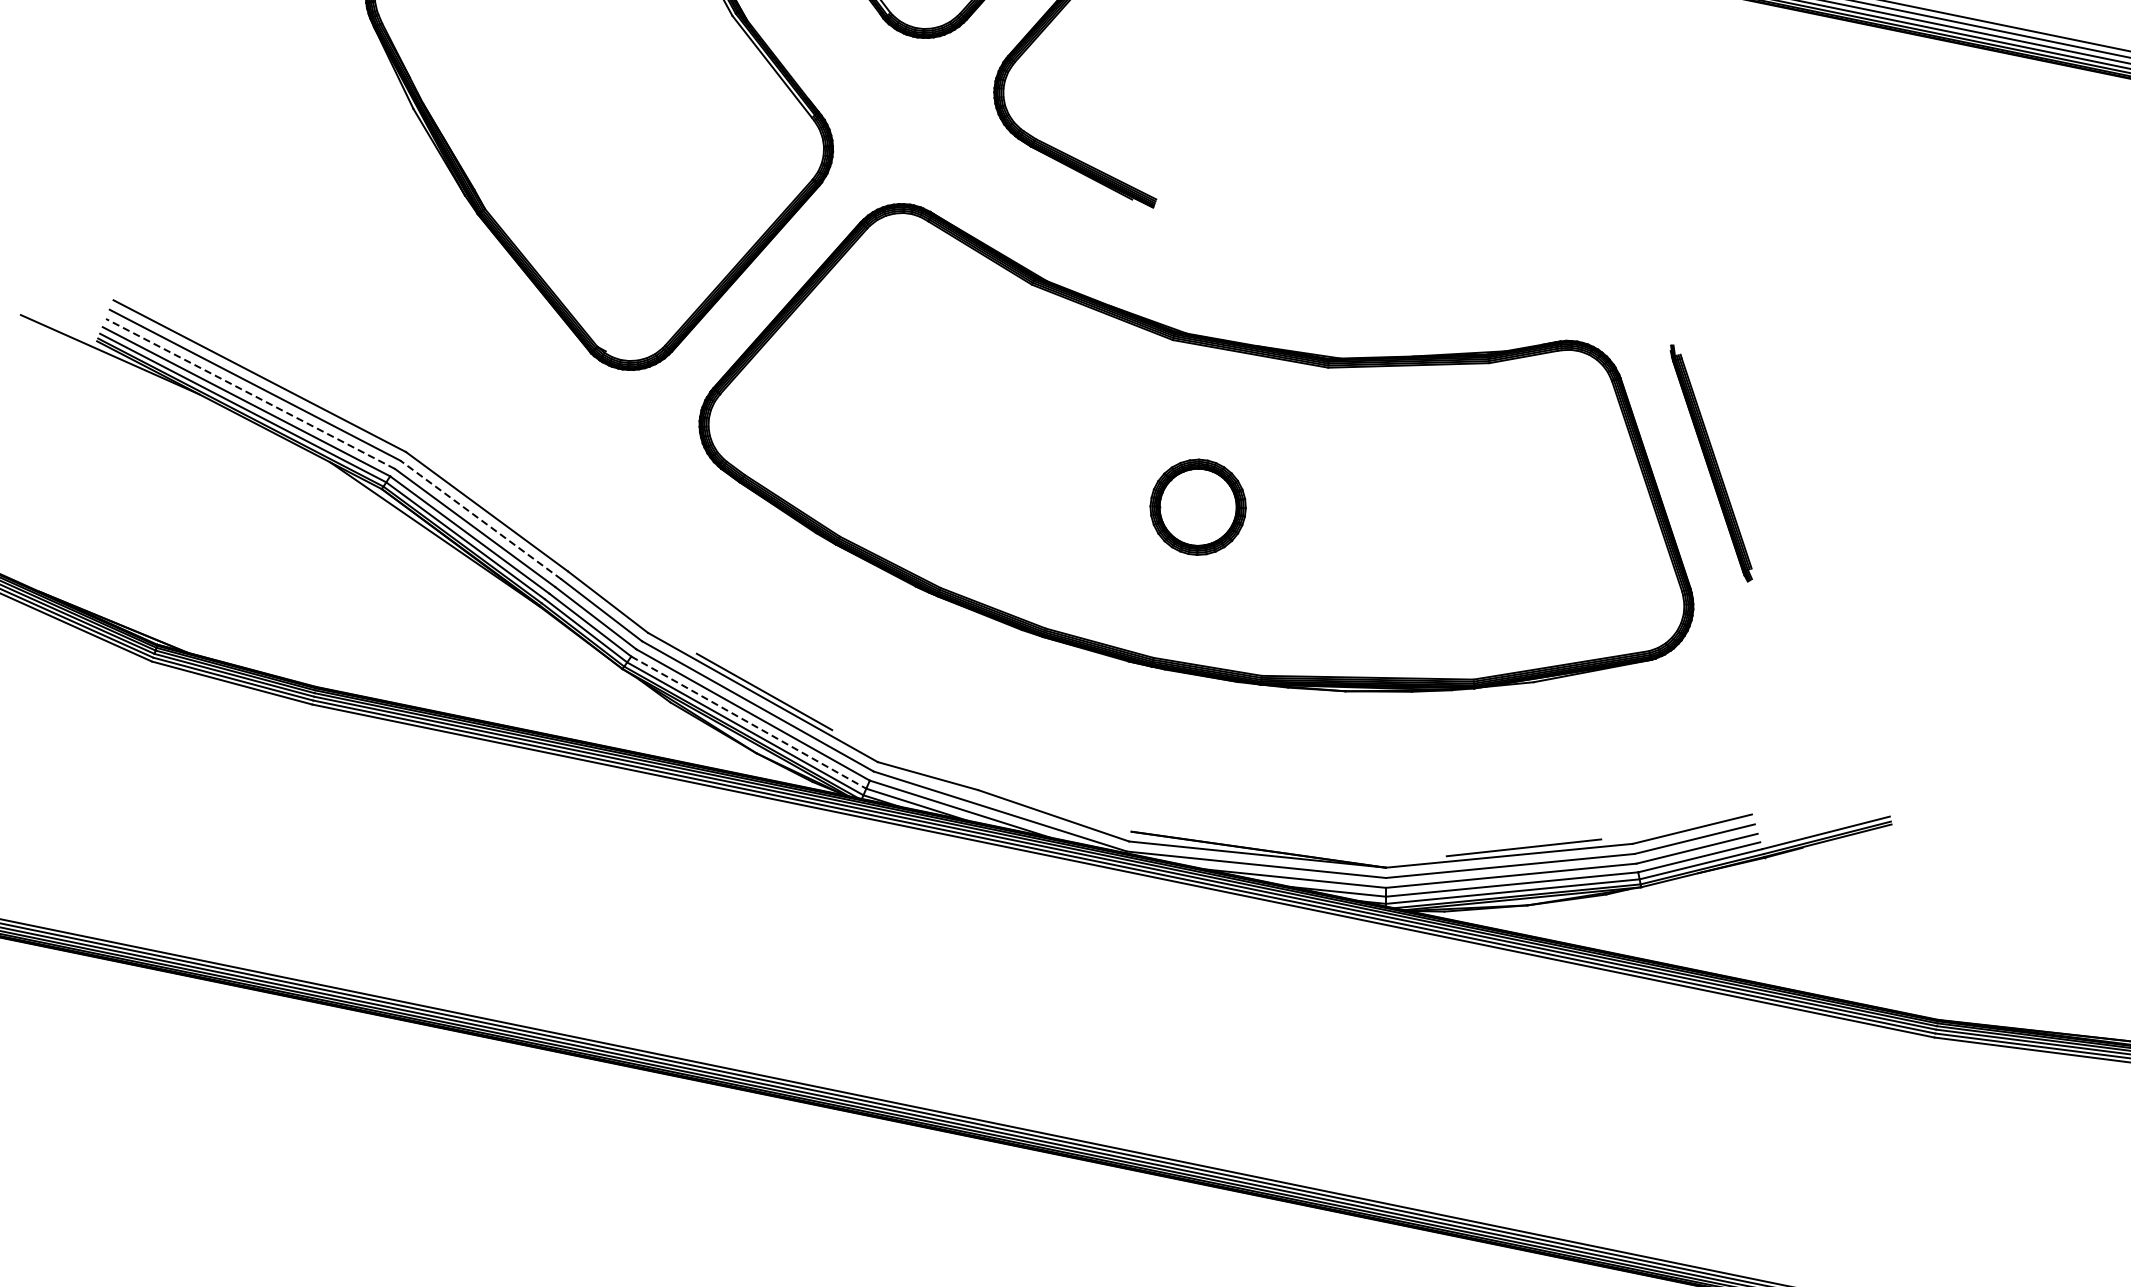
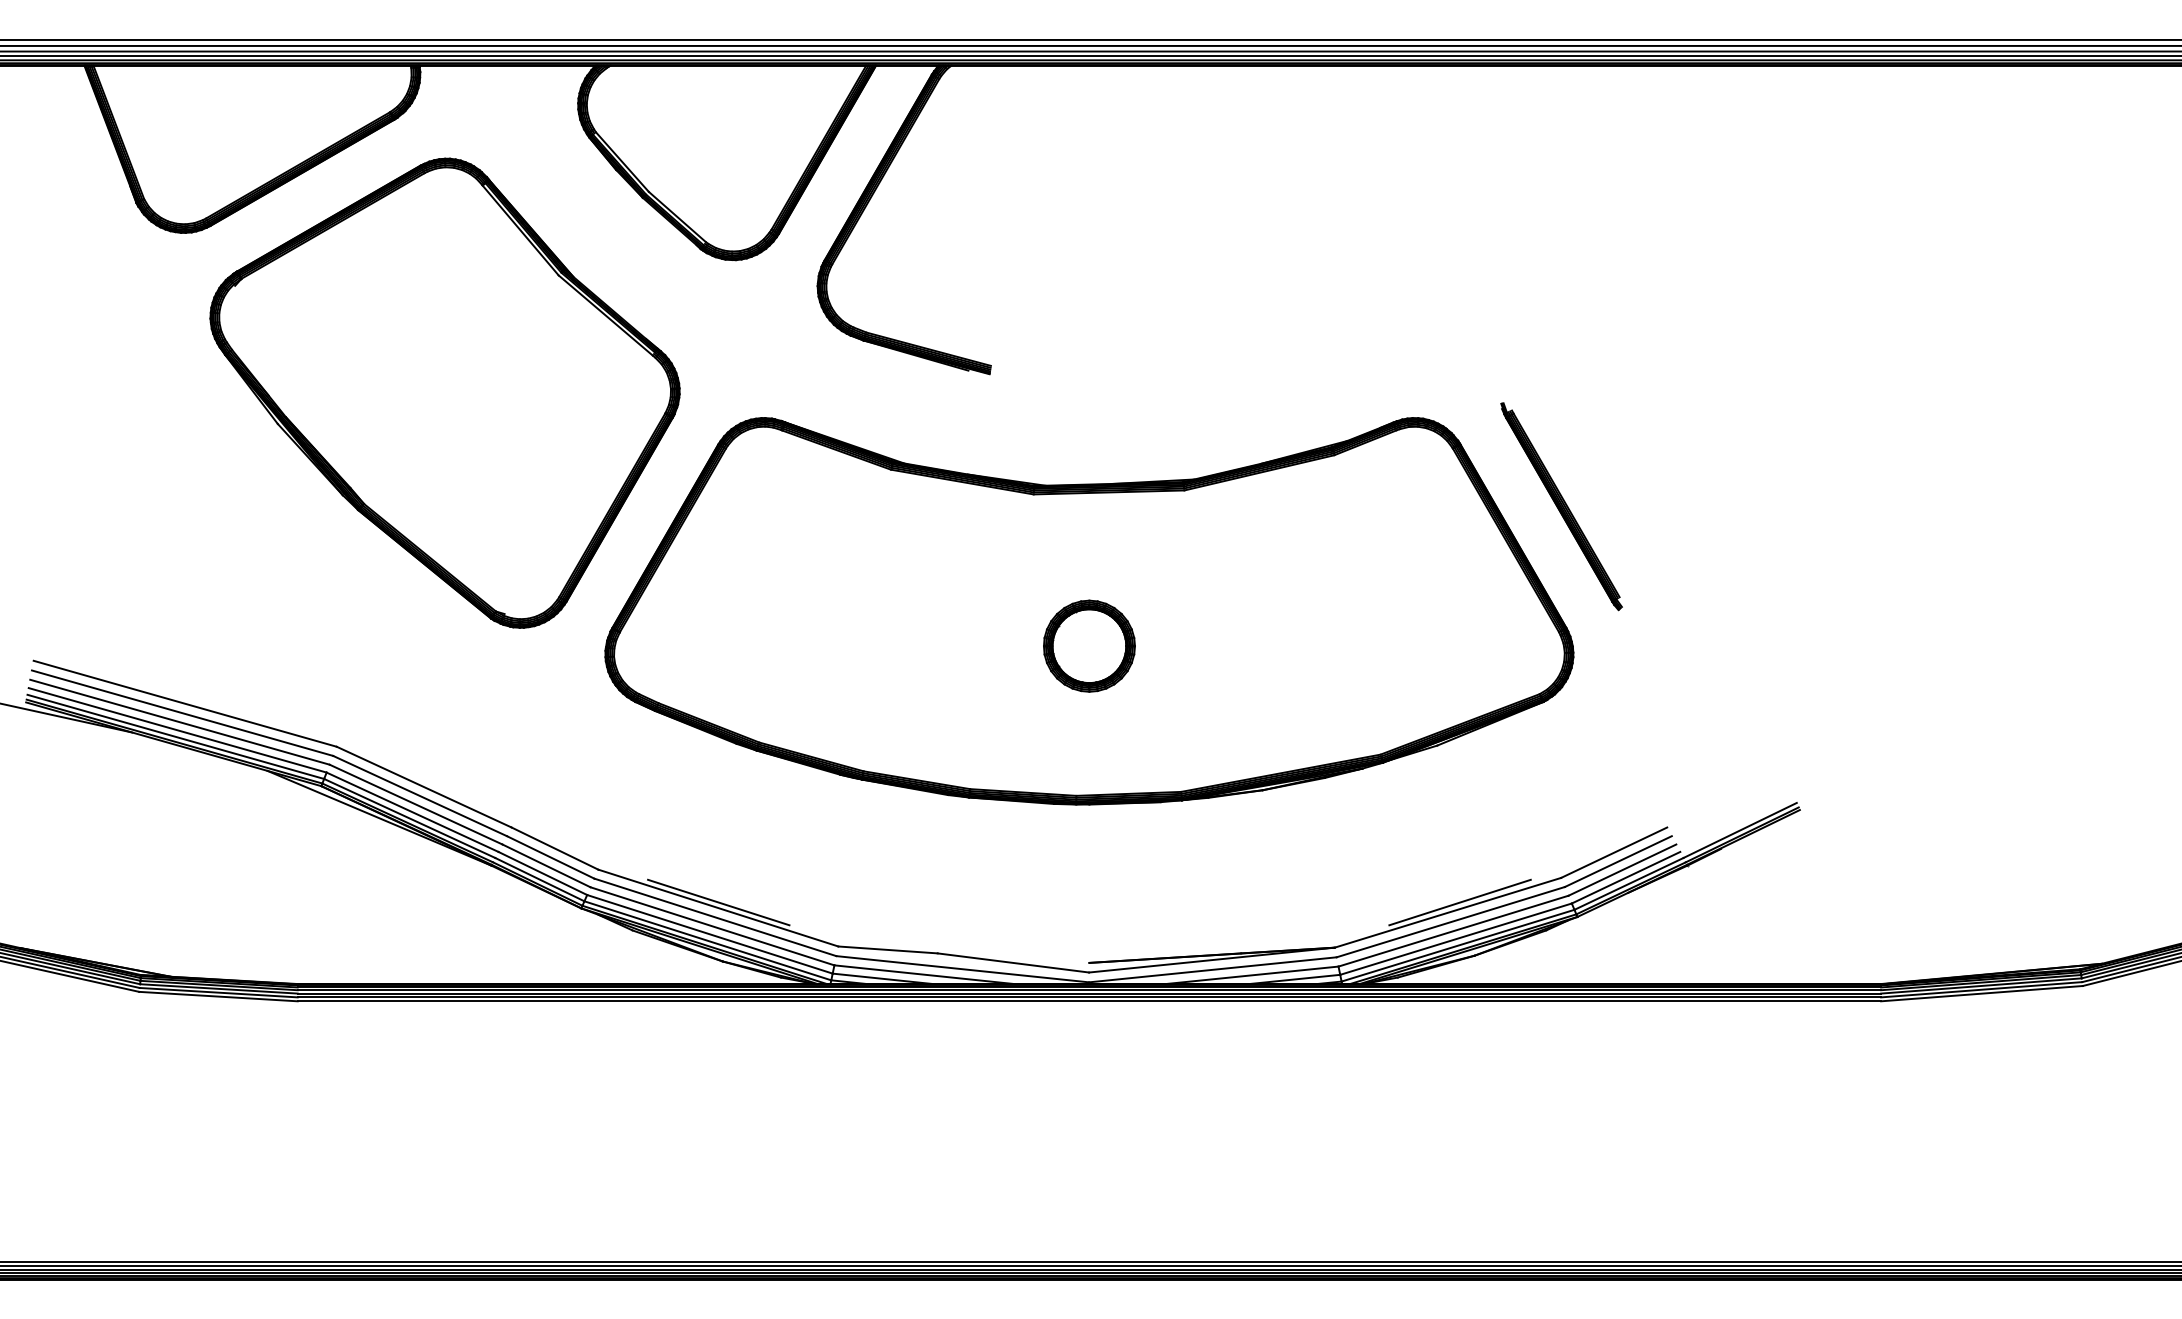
line: (250, 394) -> (180, 722), dashed -> solid
line: (481, 520) -> (420, 796), dashed -> solid
line: (748, 722) -> (709, 934), dashed -> solid

